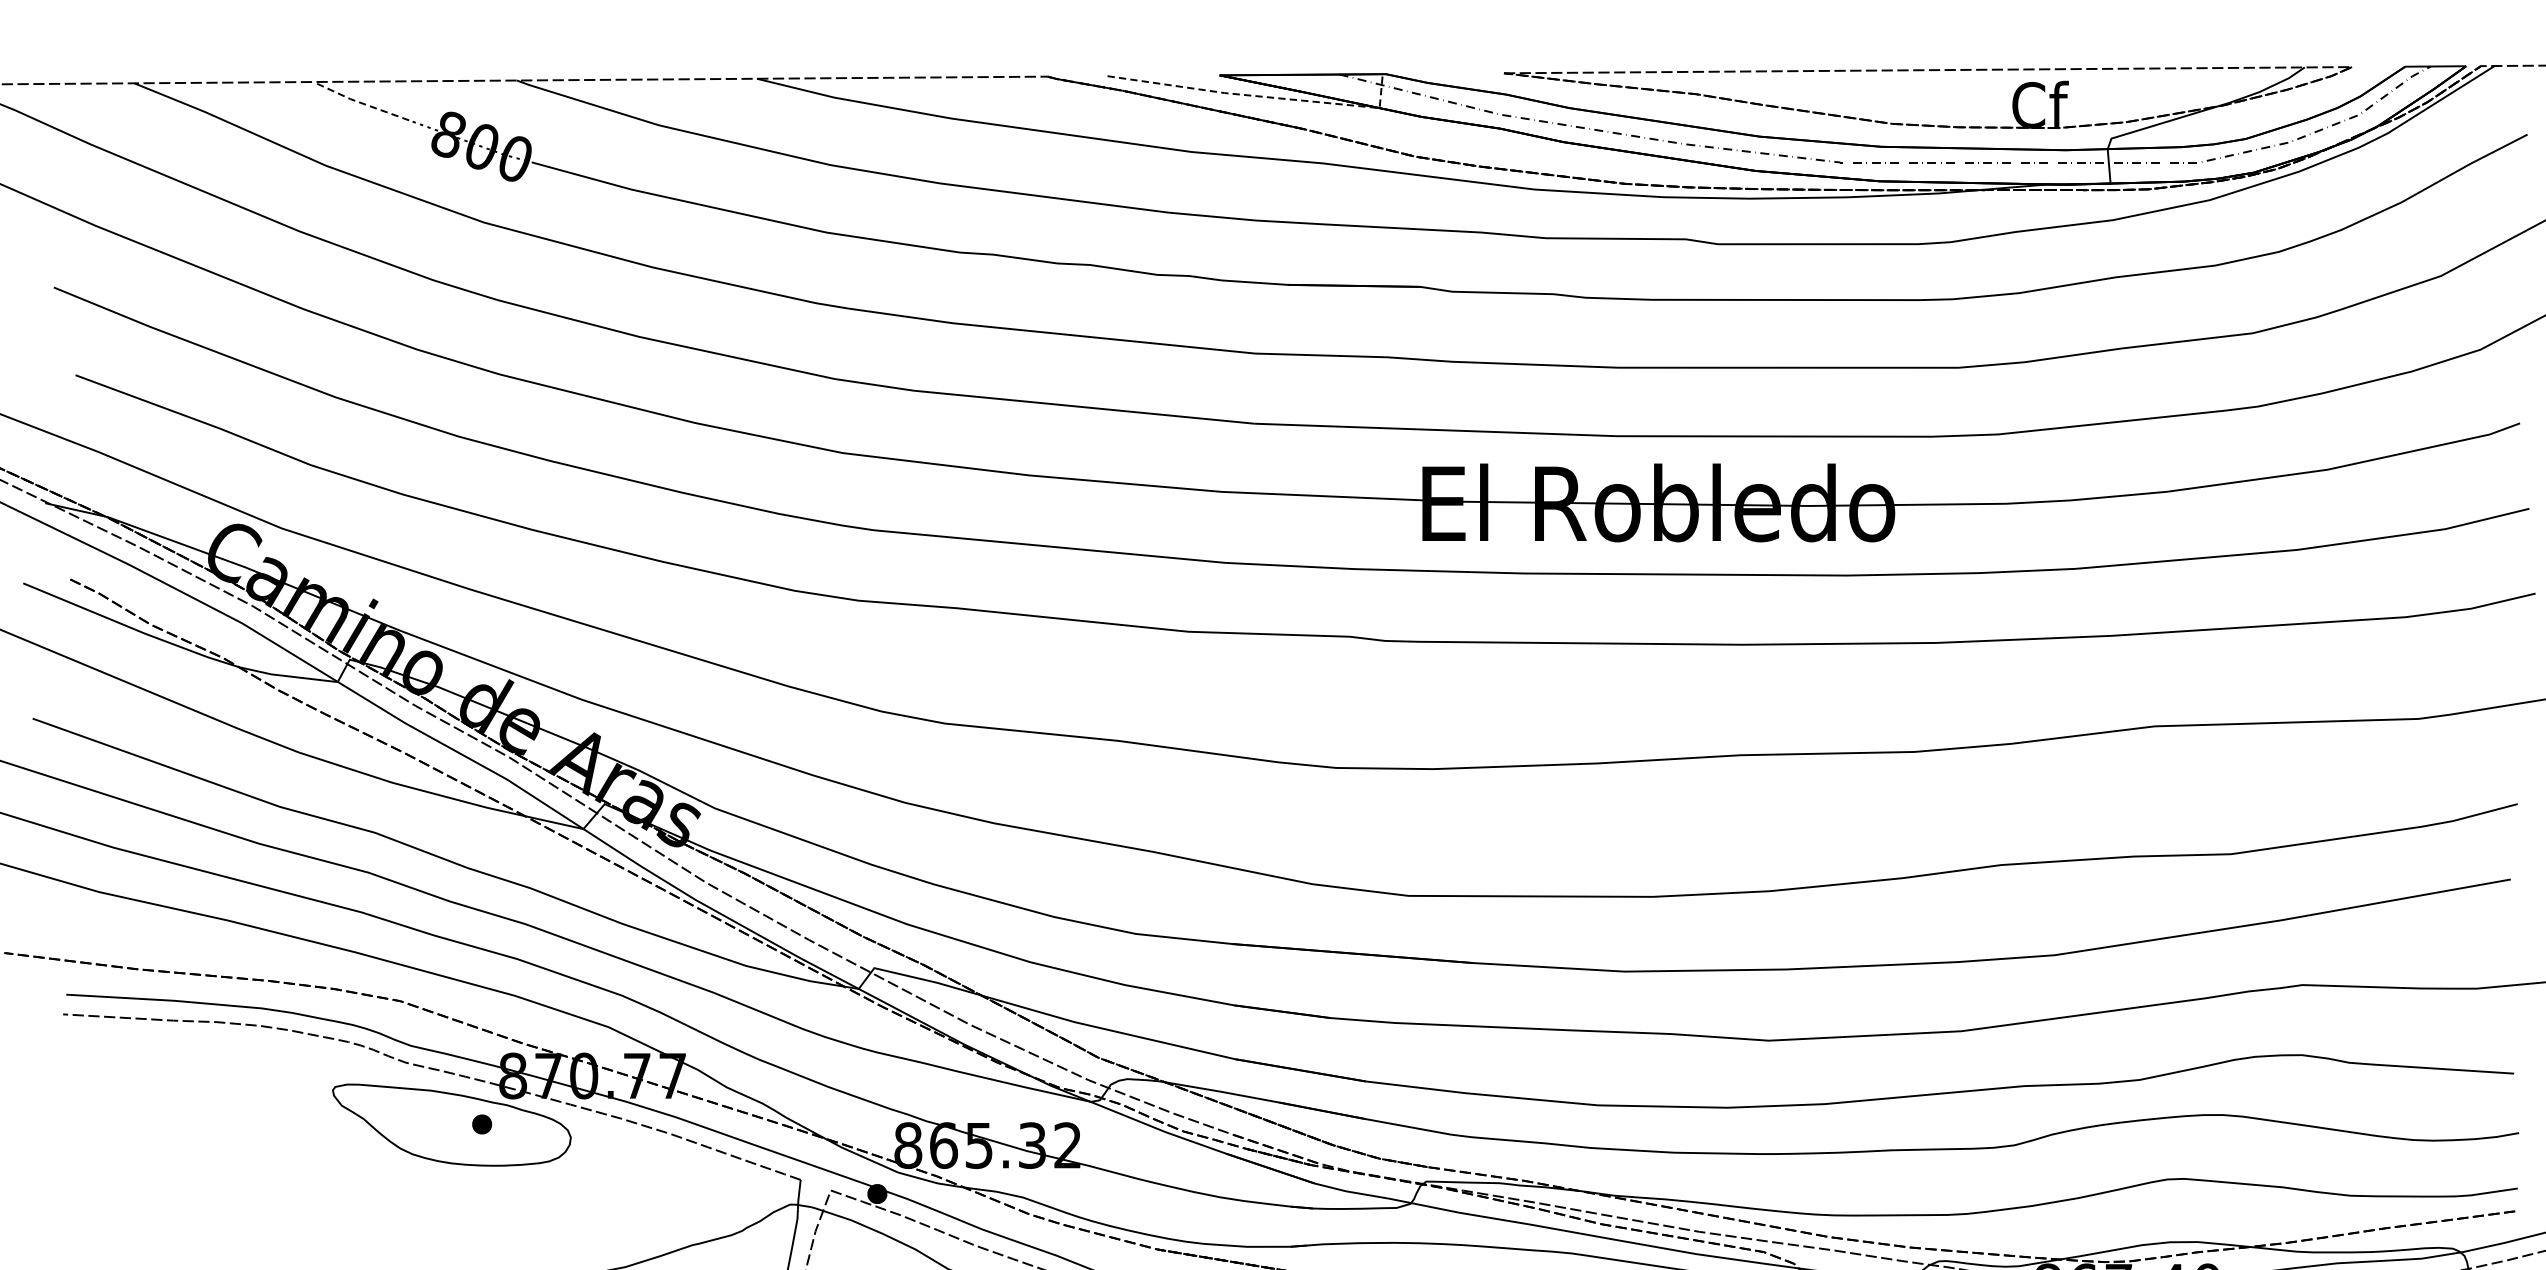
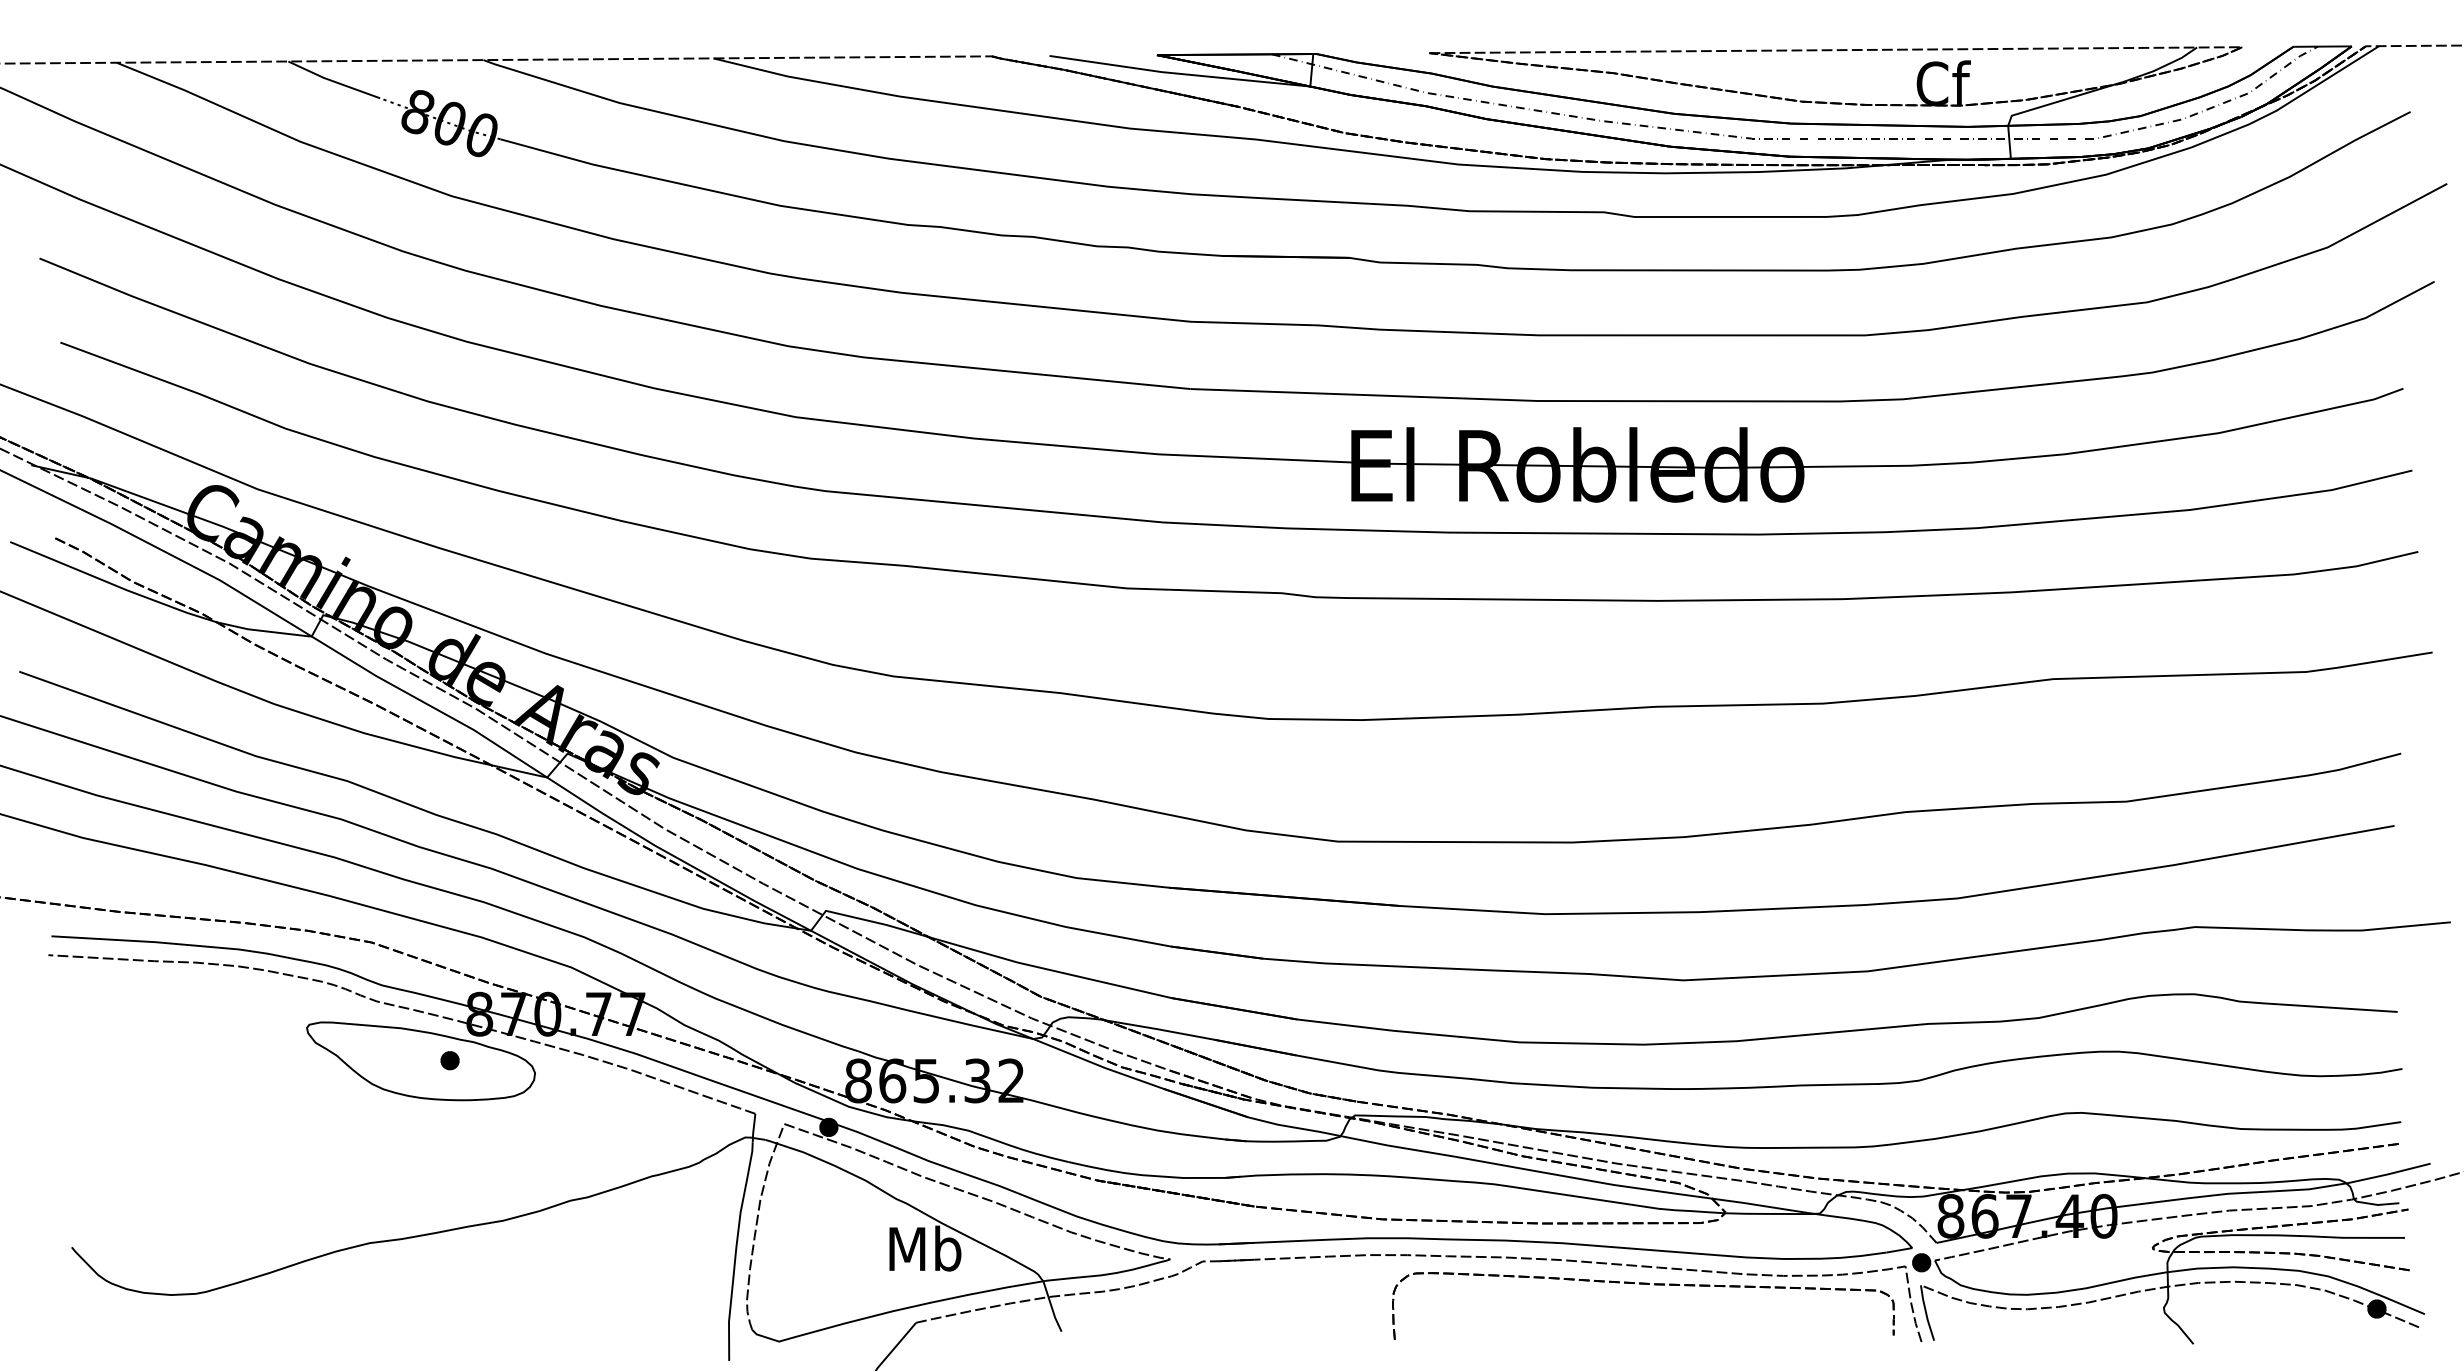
line: (1260, 96) -> (1196, 75), dashed -> solid
line: (359, 101) -> (332, 80), dashed -> solid

